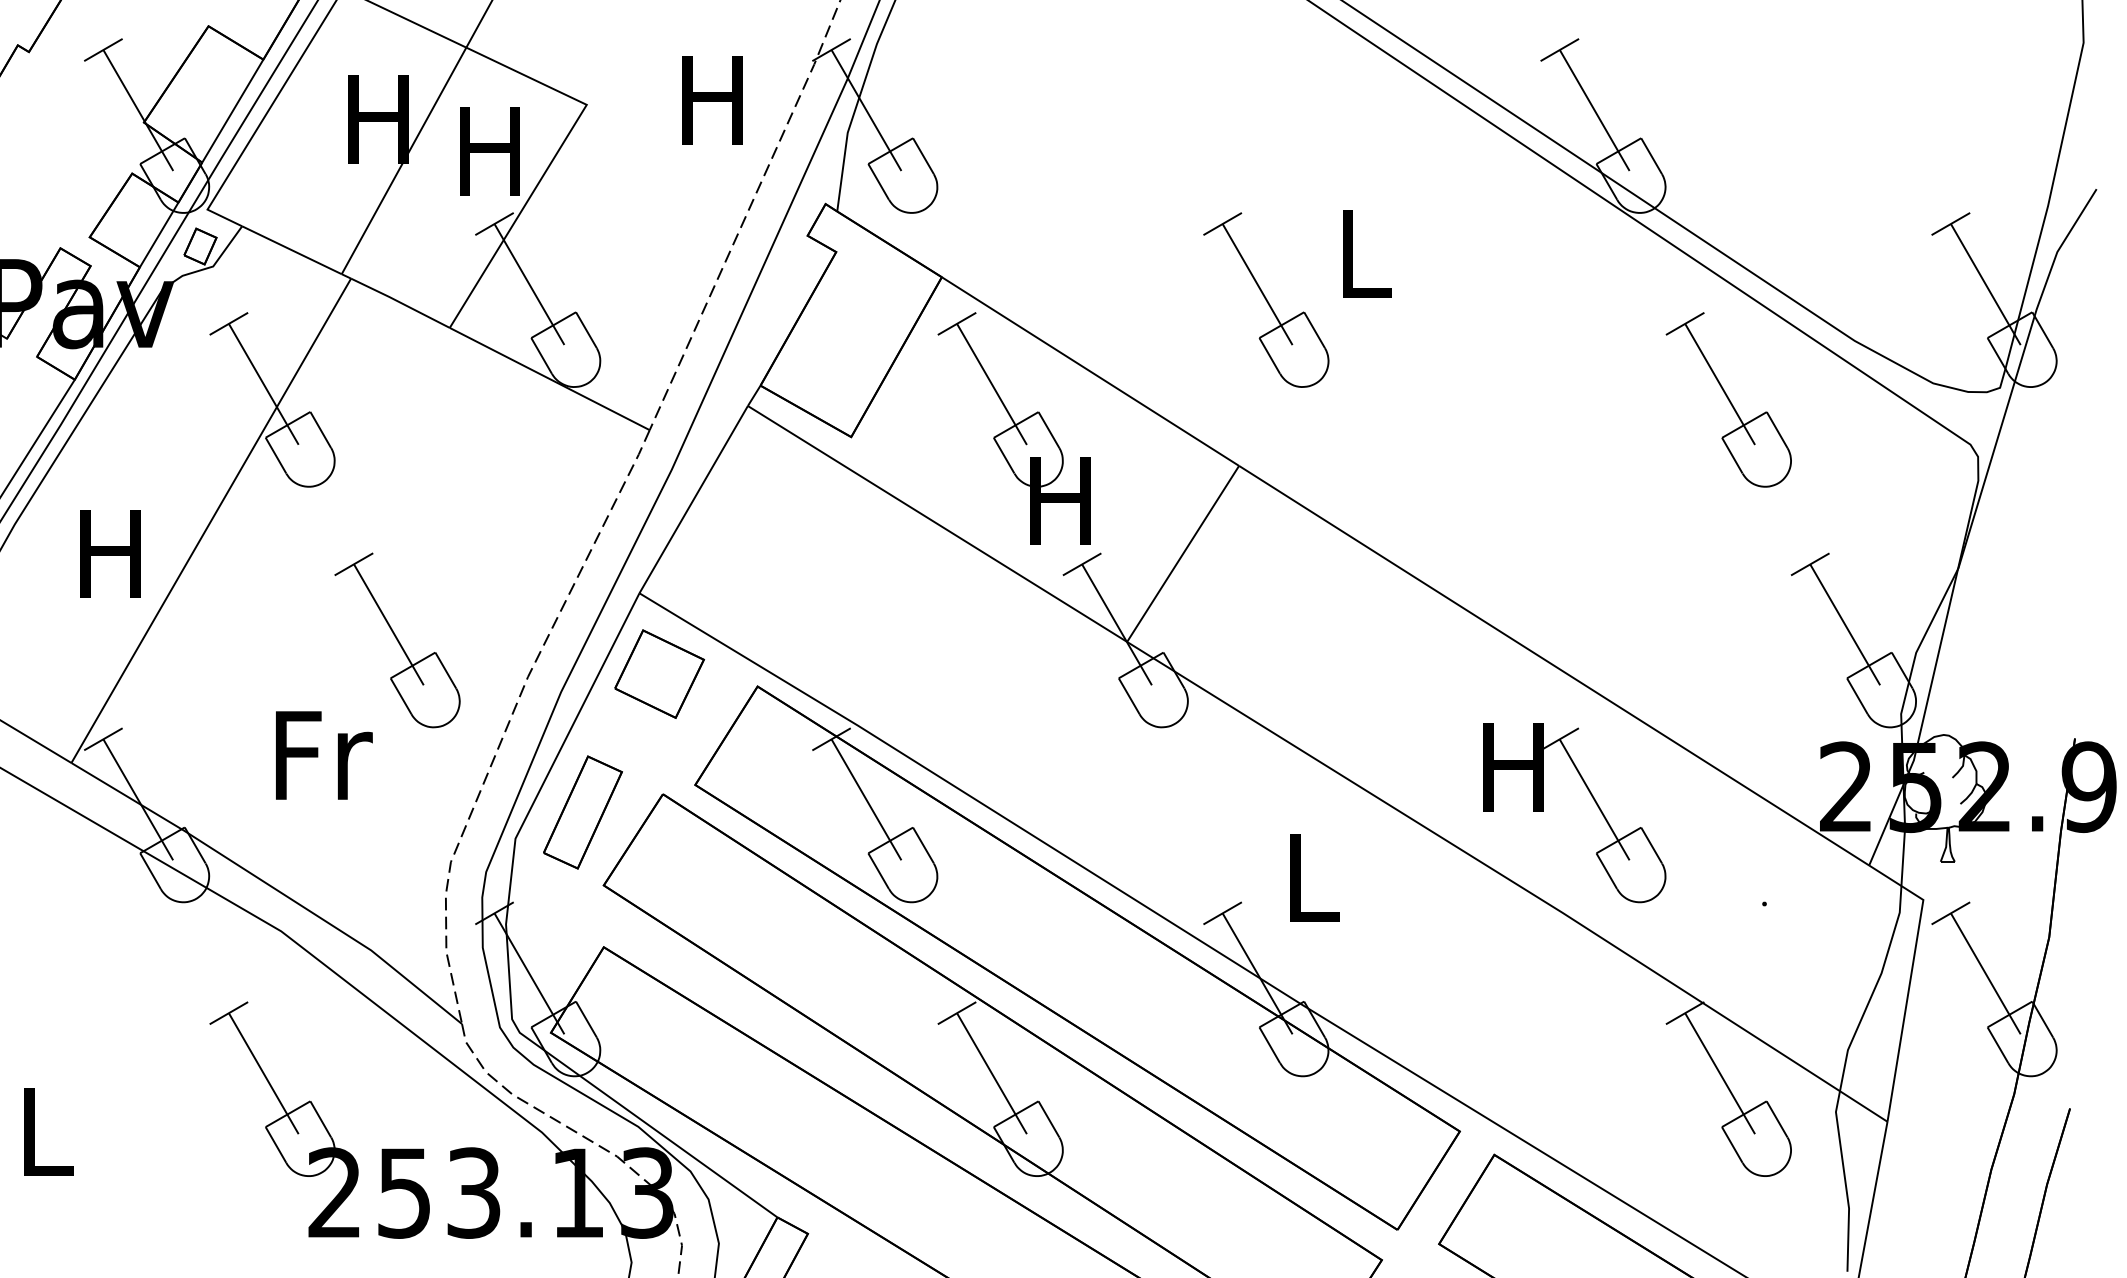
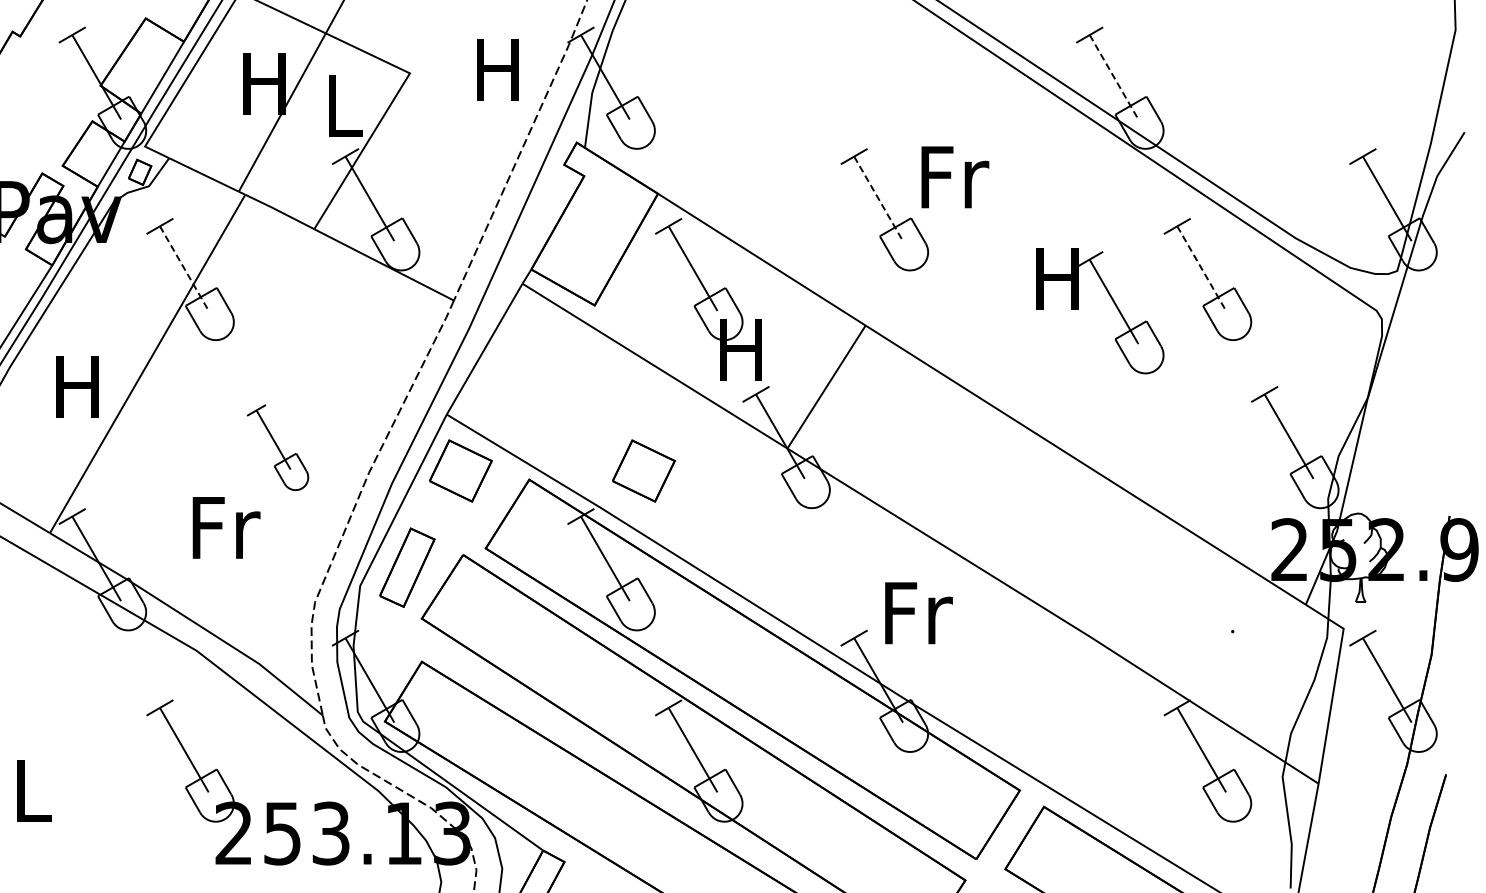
line: (1595, 110) -> (1114, 77), solid -> dashed
text: (490, 150) -> (342, 105), H -> L
text: (1367, 253) -> (955, 177), L -> Fr
line: (1257, 283) -> (878, 198), solid -> dashed
line: (264, 384) -> (184, 268), solid -> dashed
line: (1719, 384) -> (1201, 268), solid -> dashed
part: (397, 640) -> (277, 447), size x0.7
part: (921, 673) -> (643, 470), added
part: (1593, 802) -> (1113, 303), moved
text: (1314, 878) -> (918, 613), L -> Fr

